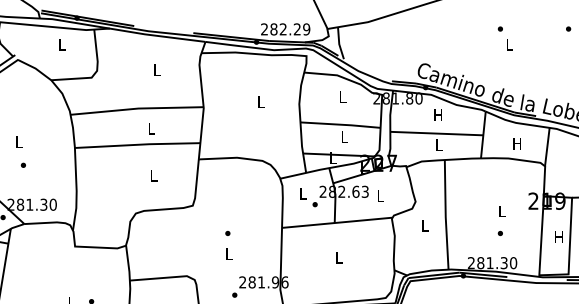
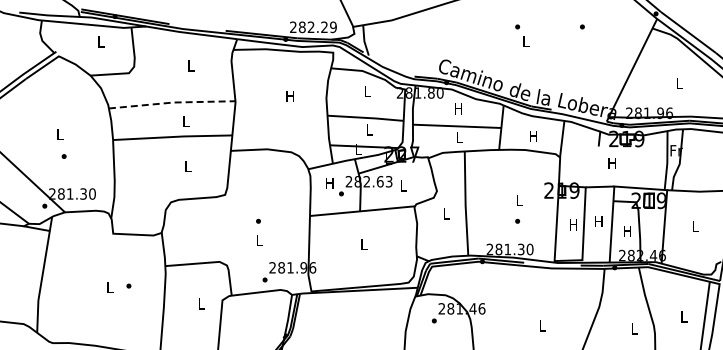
text: (260, 102) -> (289, 96), L -> H
line: (138, 108) -> (173, 102), solid -> dashed
text: (302, 193) -> (329, 183), L -> H

